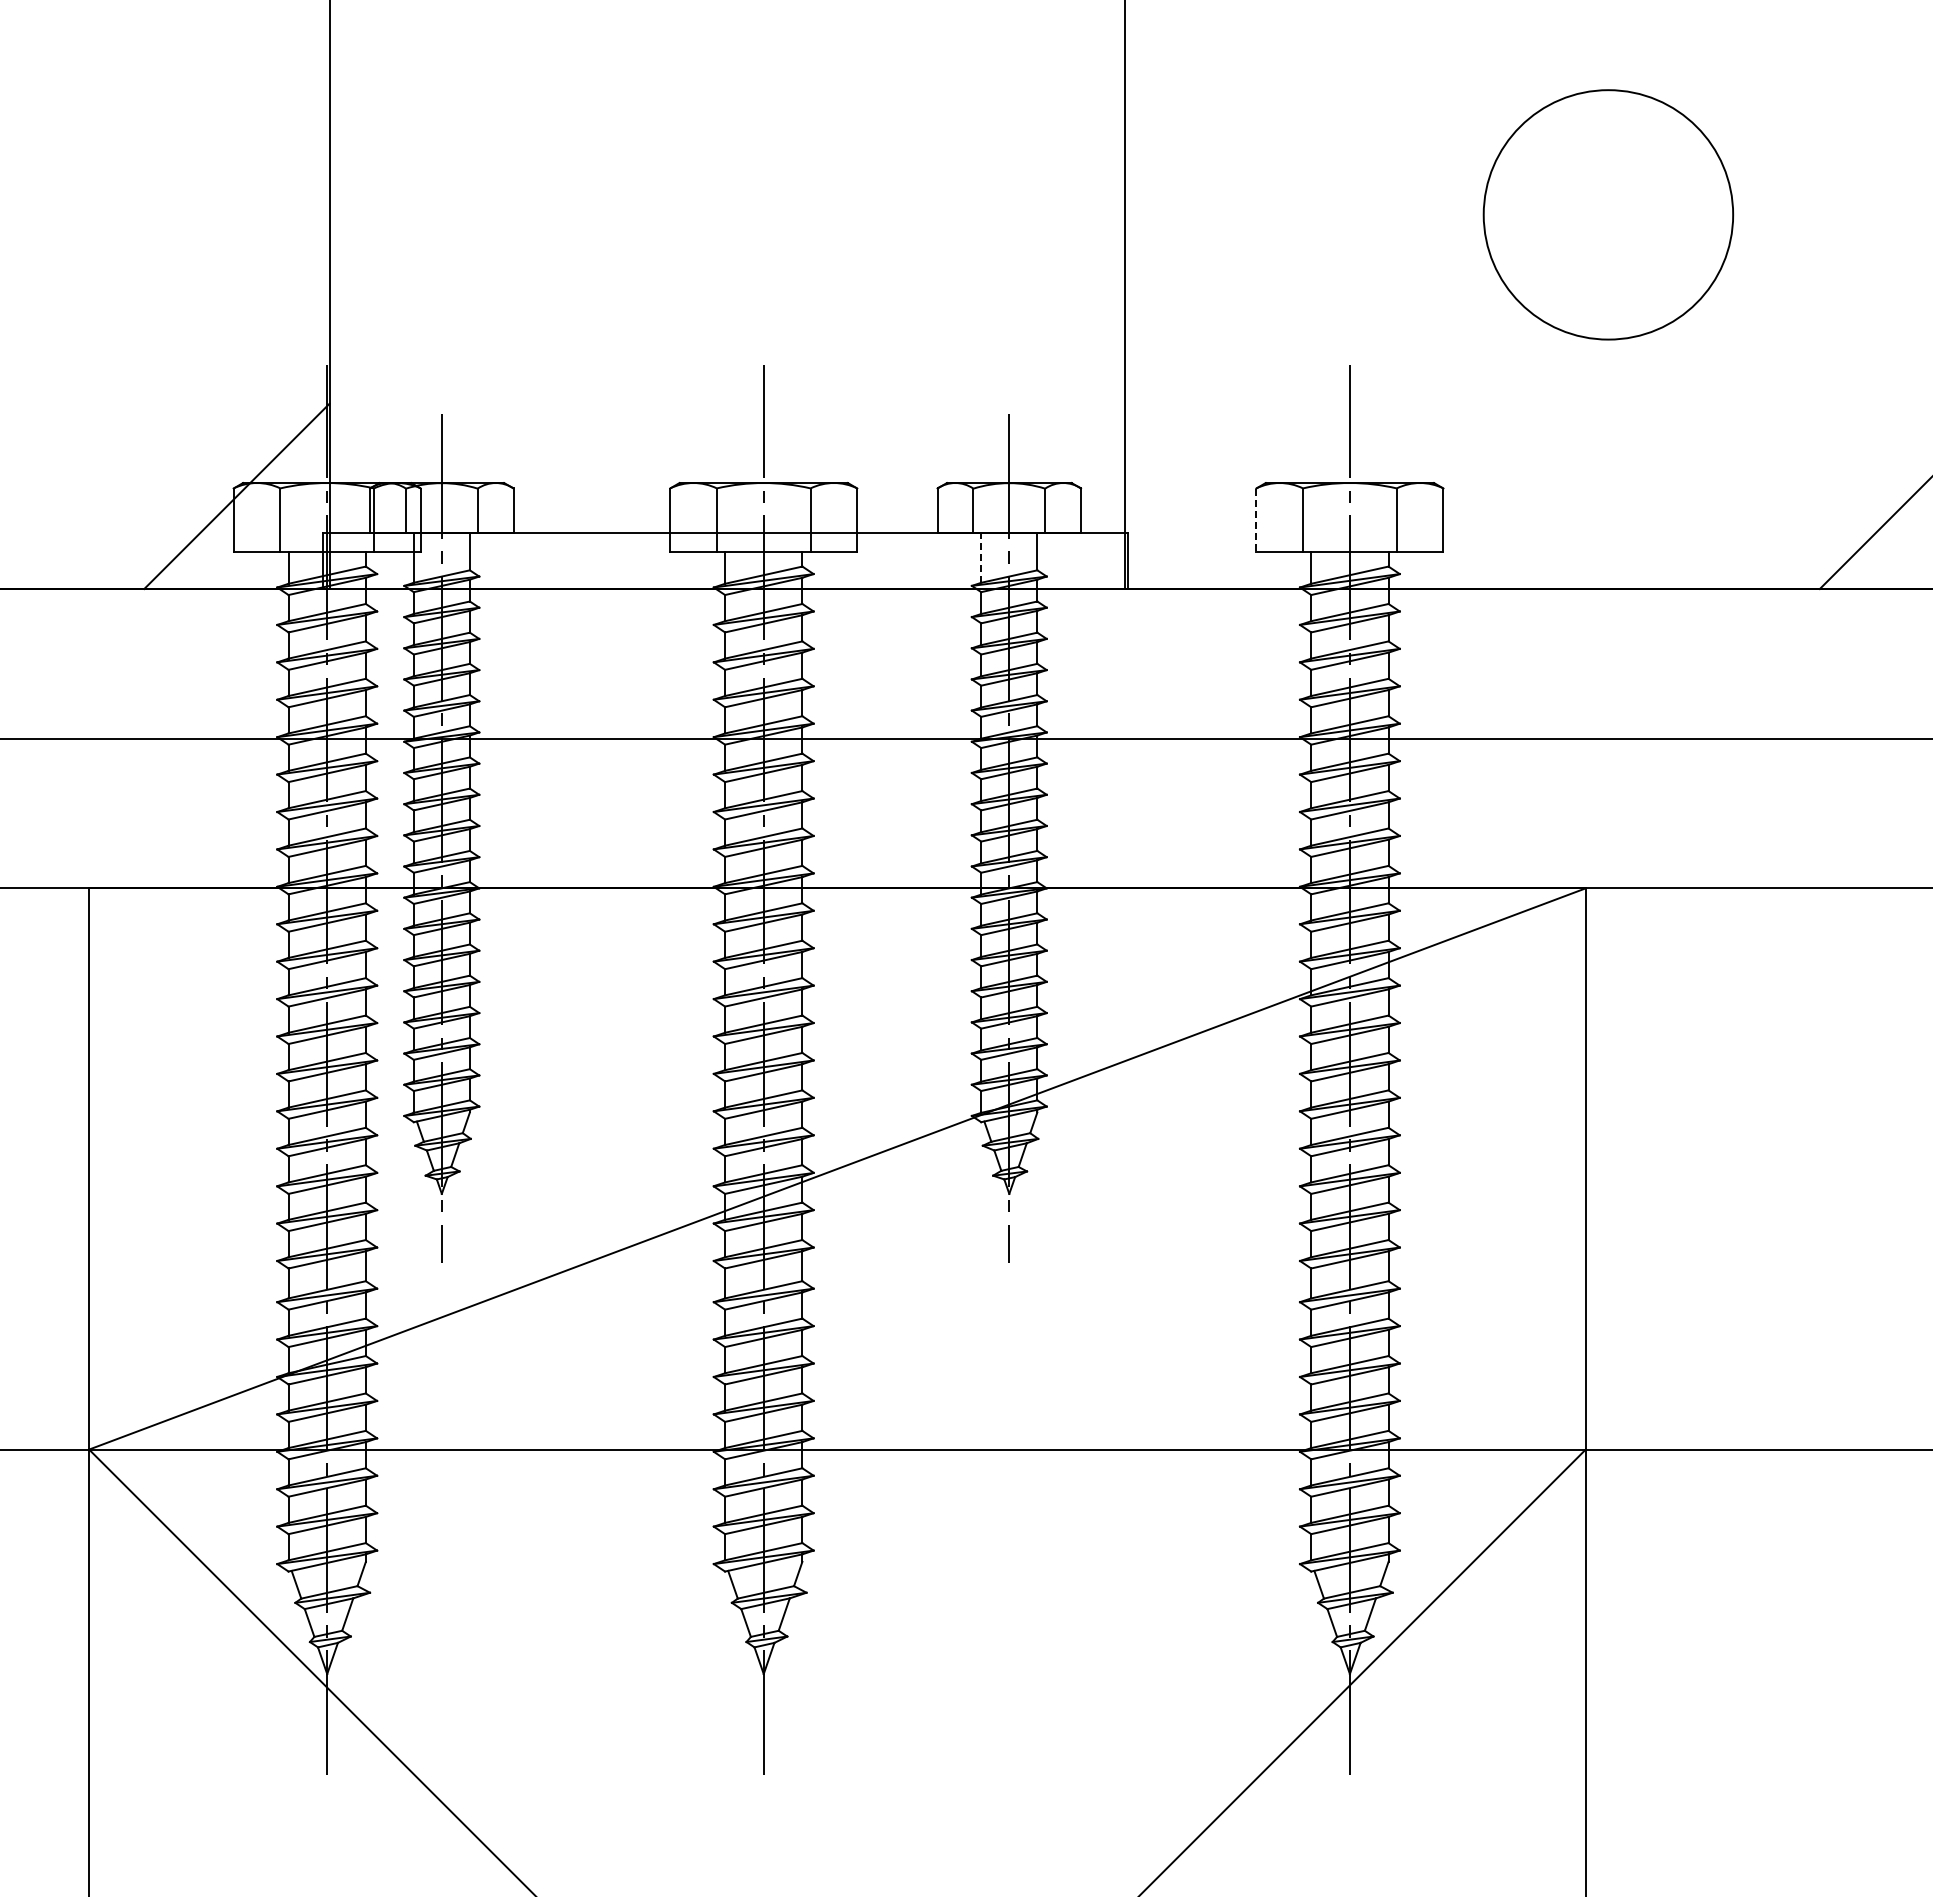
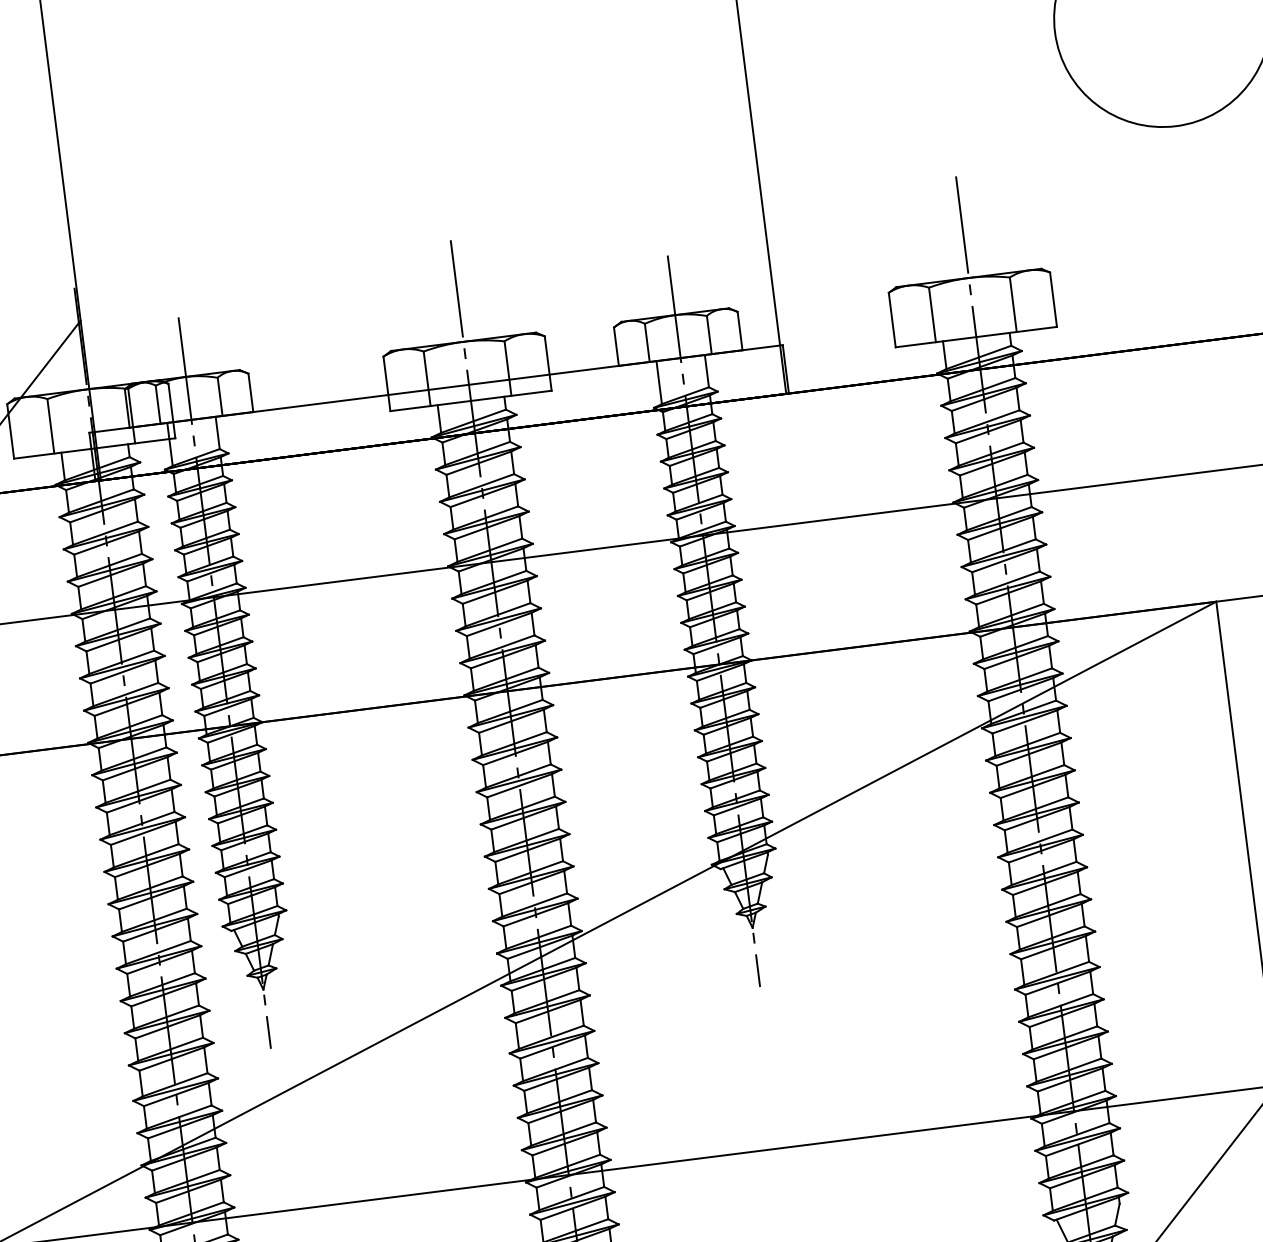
line: (1256, 520) -> (892, 320), dashed -> solid
line: (981, 557) -> (659, 382), dashed -> solid

